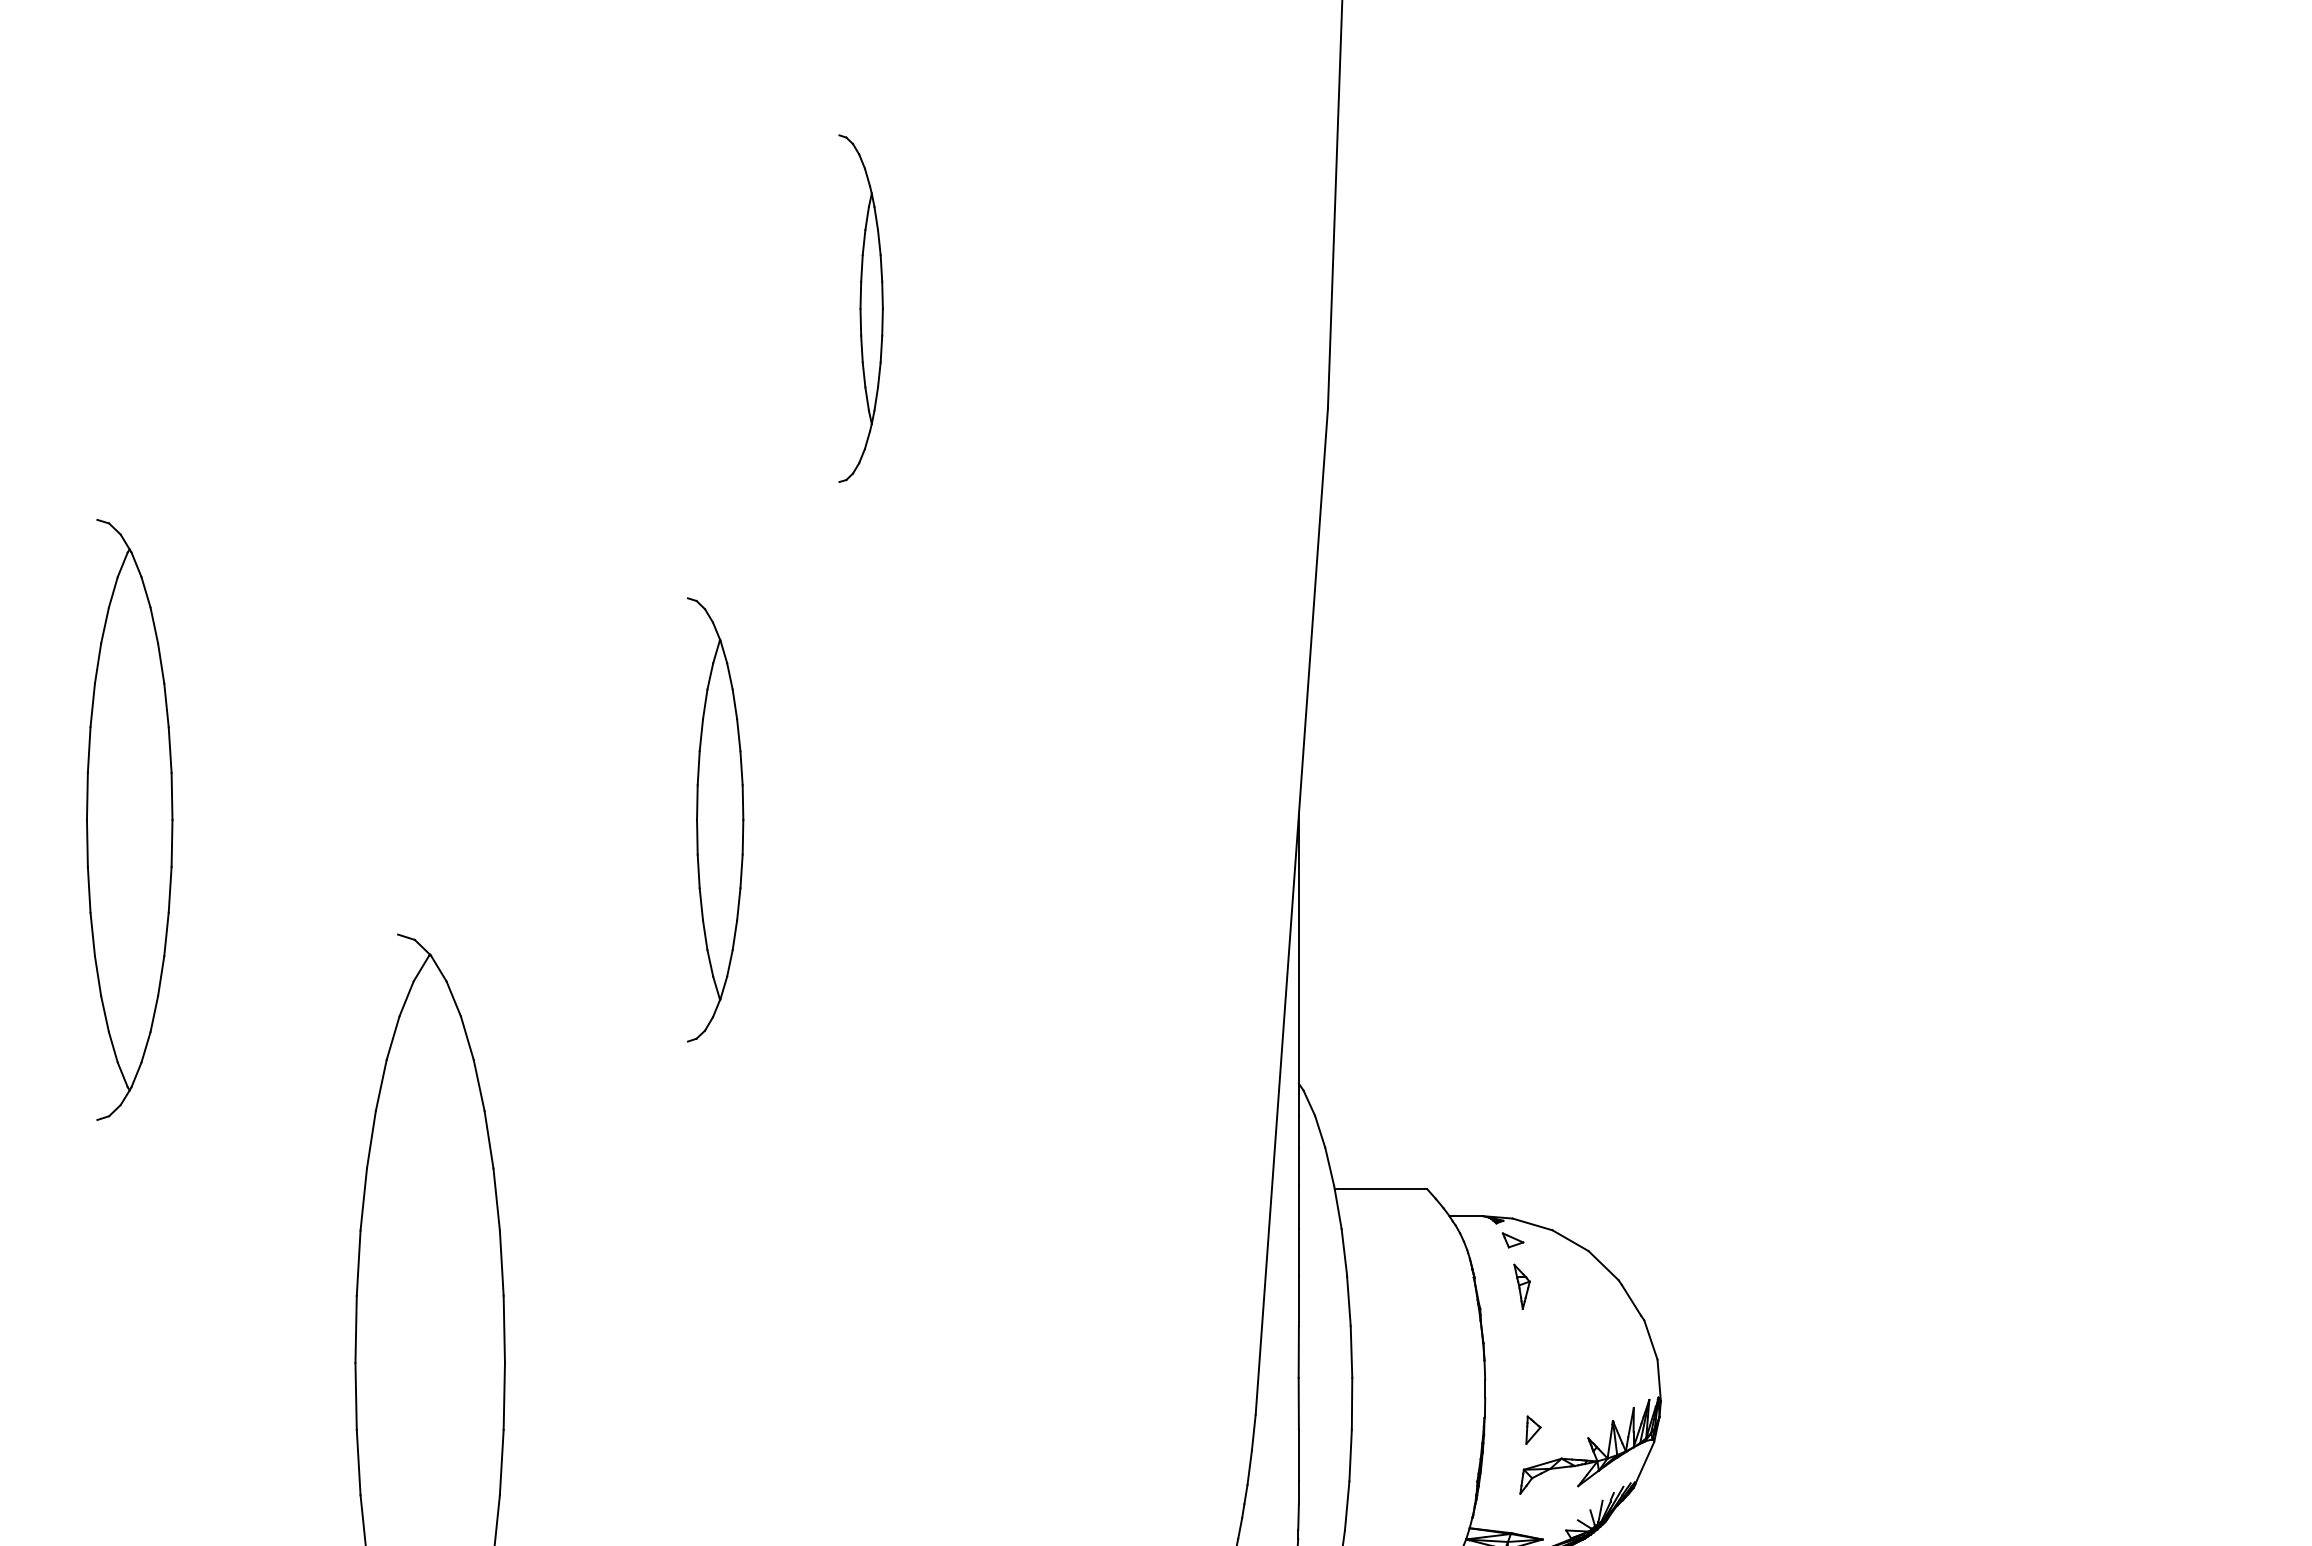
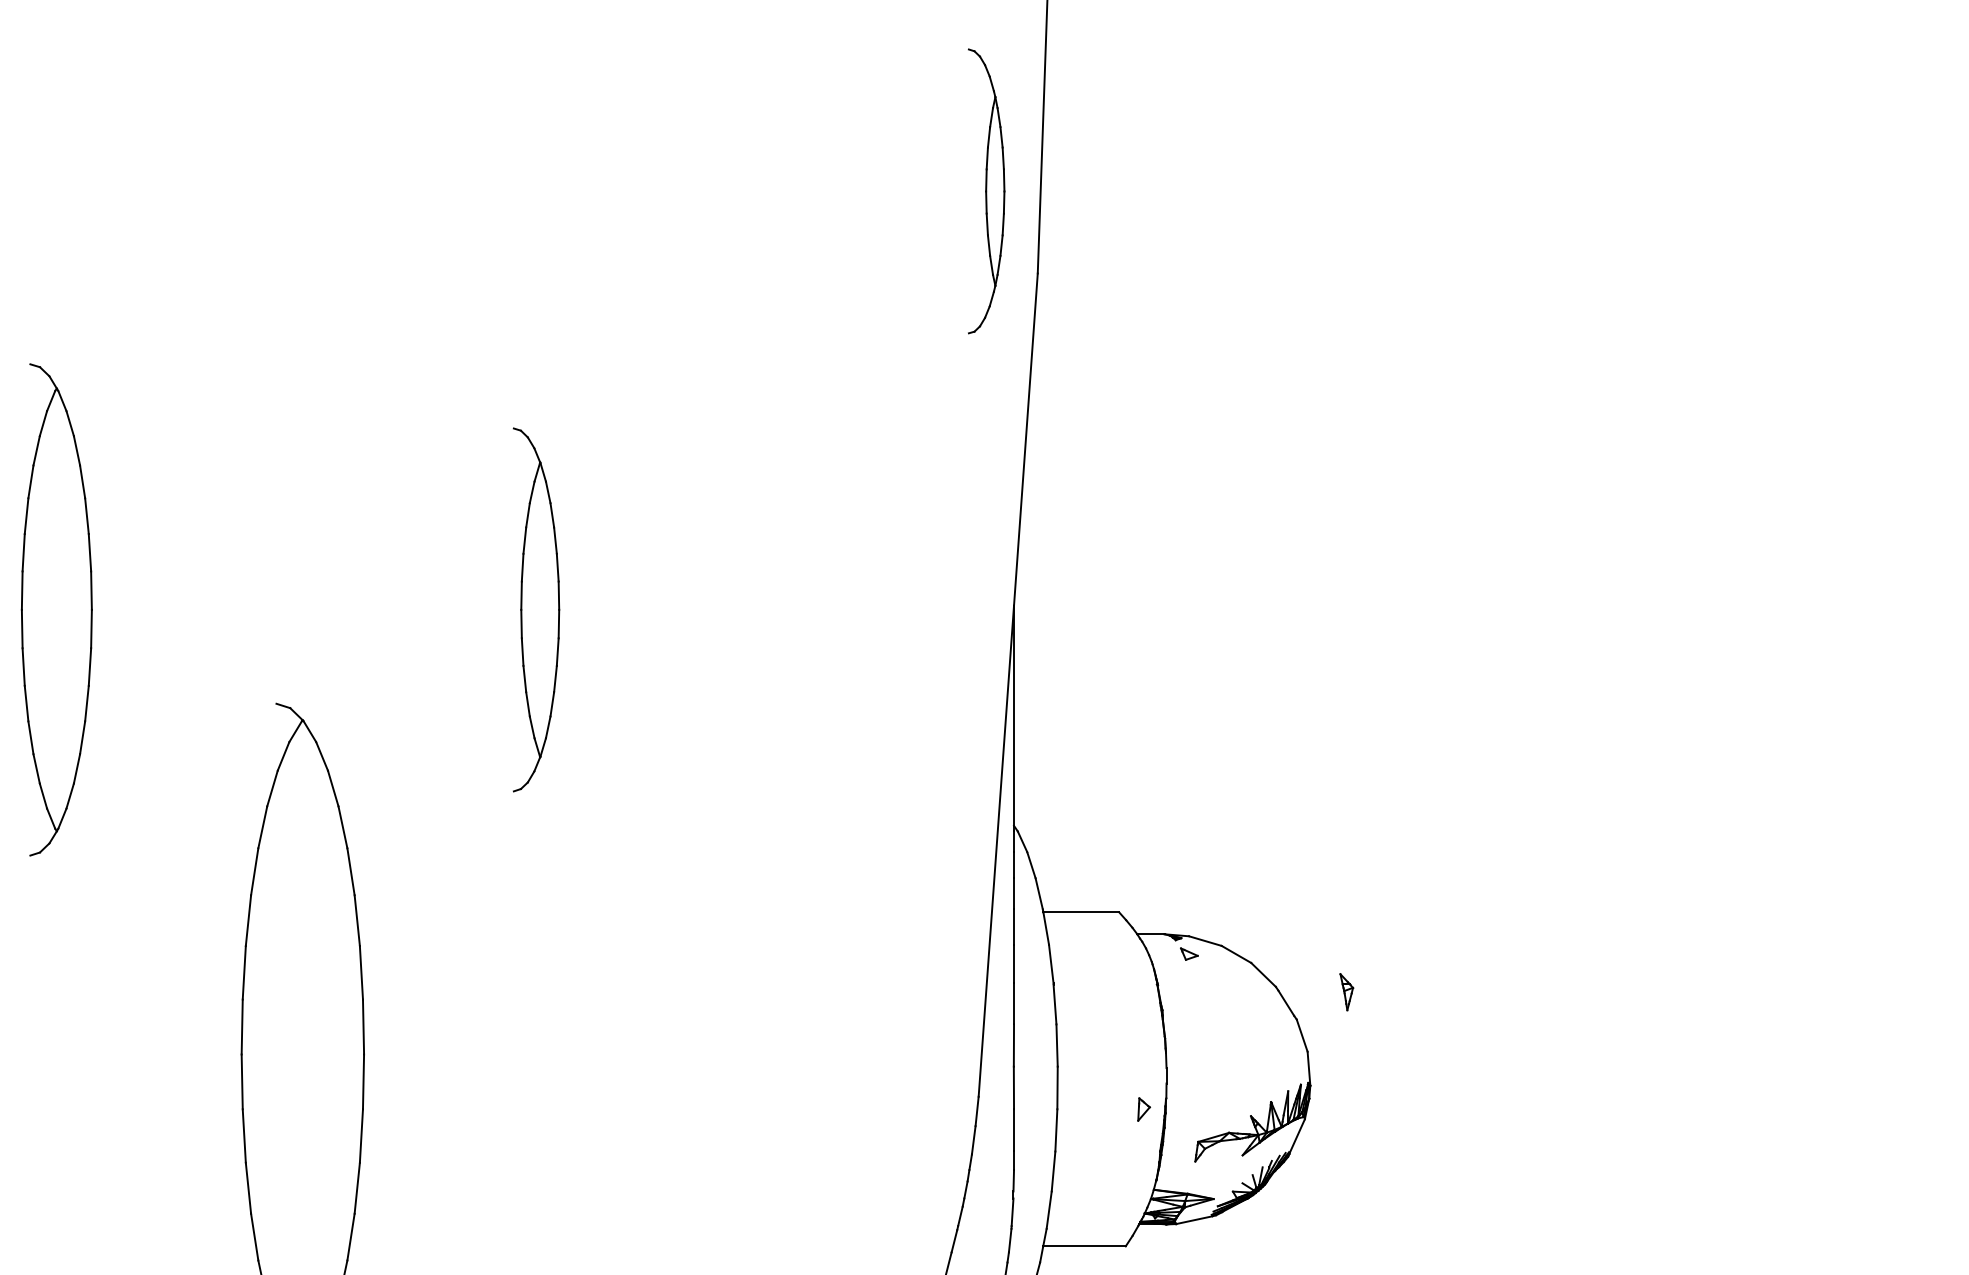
part: (860, 308) -> (986, 191), moved
part: (1521, 1287) -> (1346, 992), moved
part: (1532, 1430) -> (1143, 1109), moved

